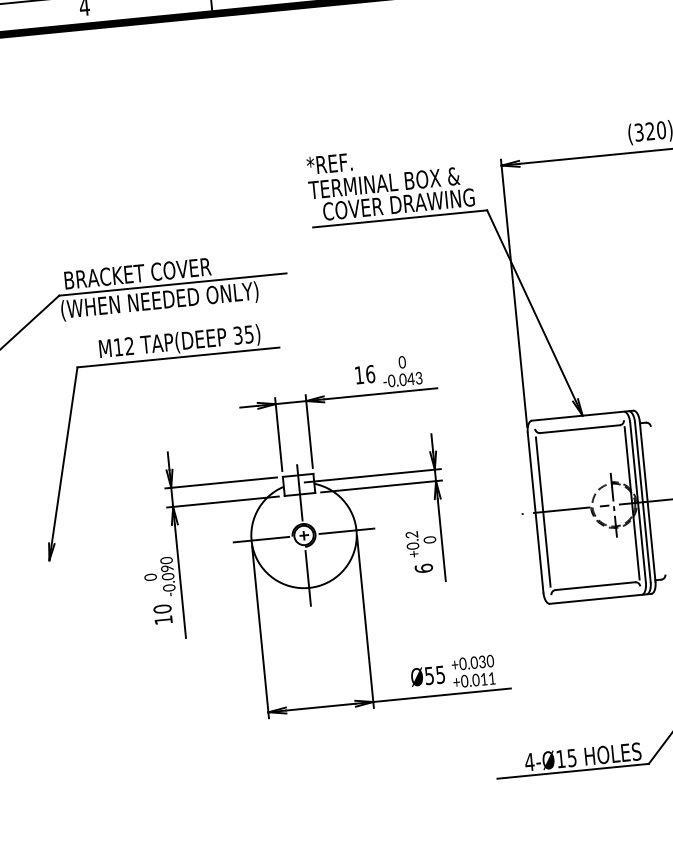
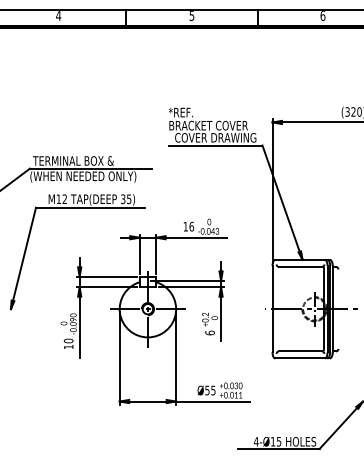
text: (383, 182) -> (208, 125), TERMINAL BOX & -> BRACKET COVER
text: (136, 272) -> (72, 160), BRACKET COVER -> TERMINAL BOX &
line: (543, 512) -> (276, 309), removed

